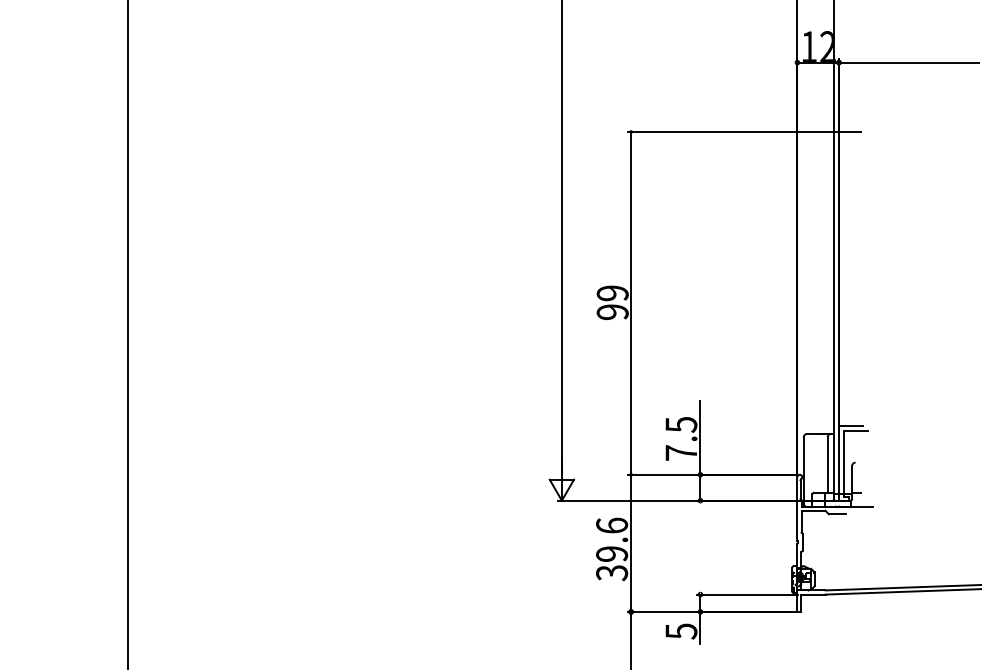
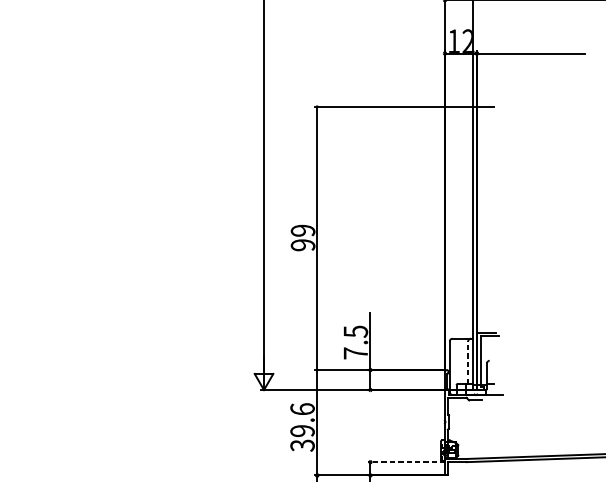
line: (827, 465) -> (468, 362), solid -> dashed
line: (747, 594) -> (406, 462), solid -> dashed

